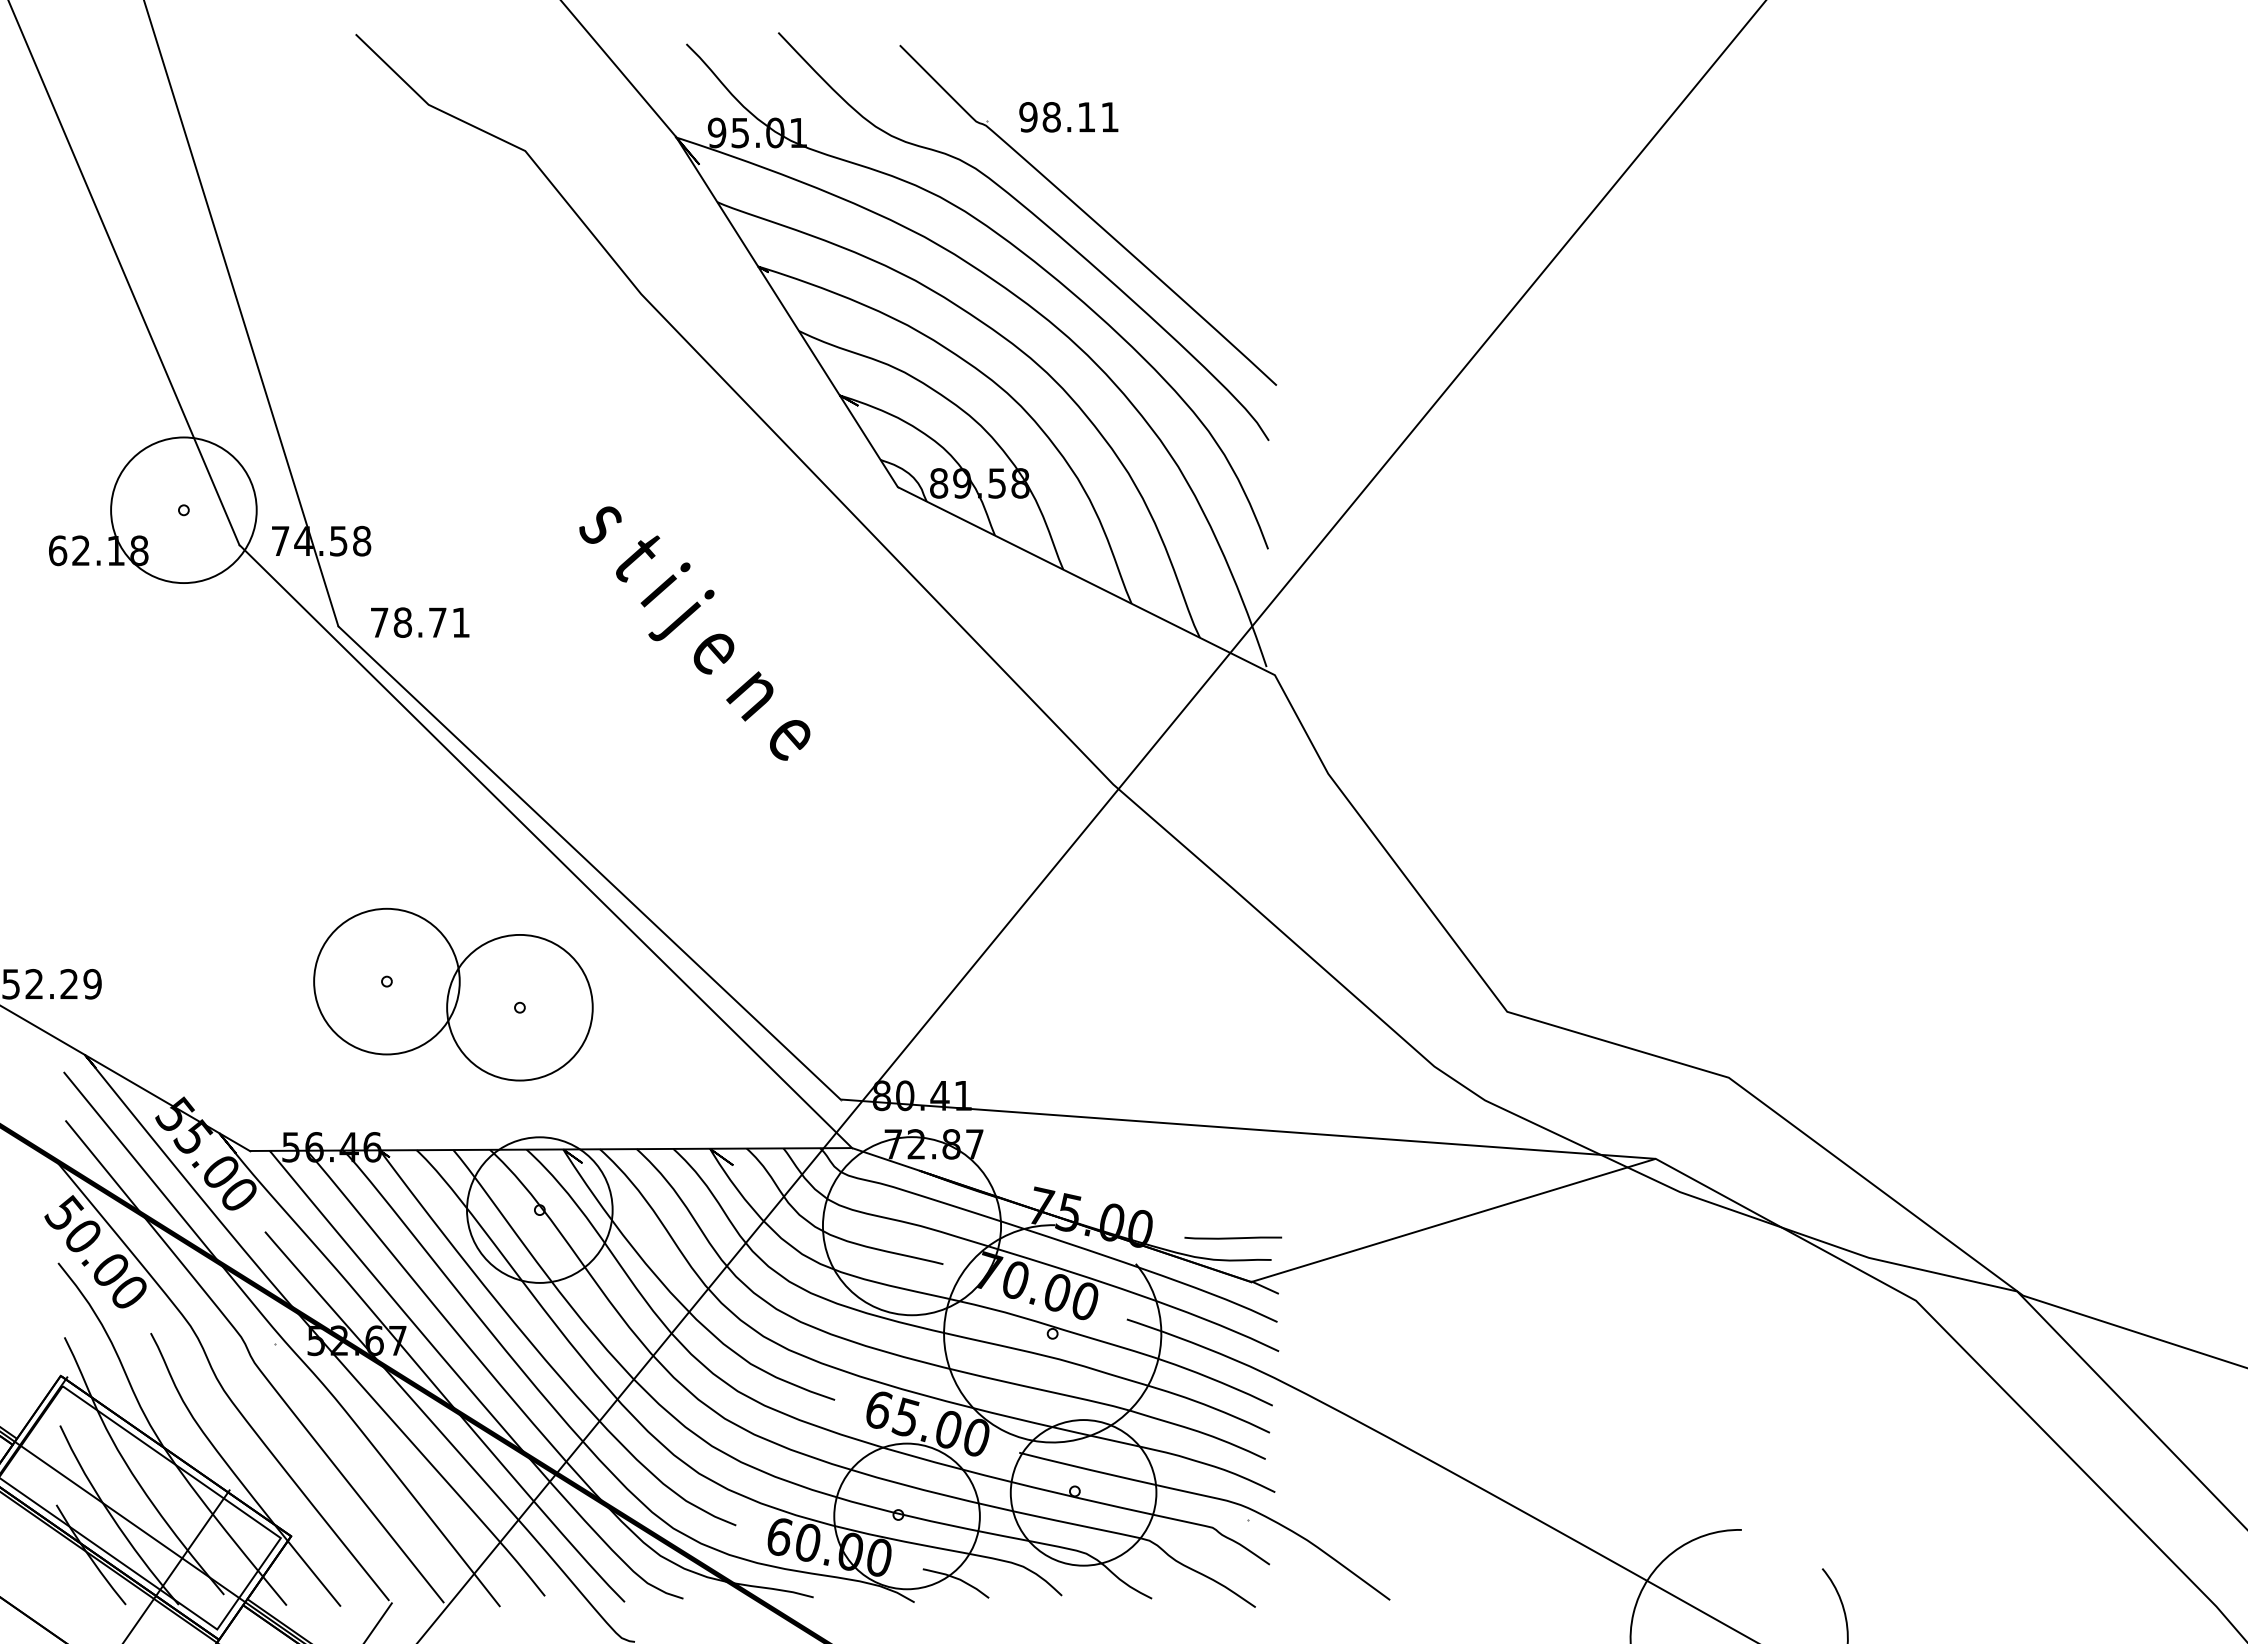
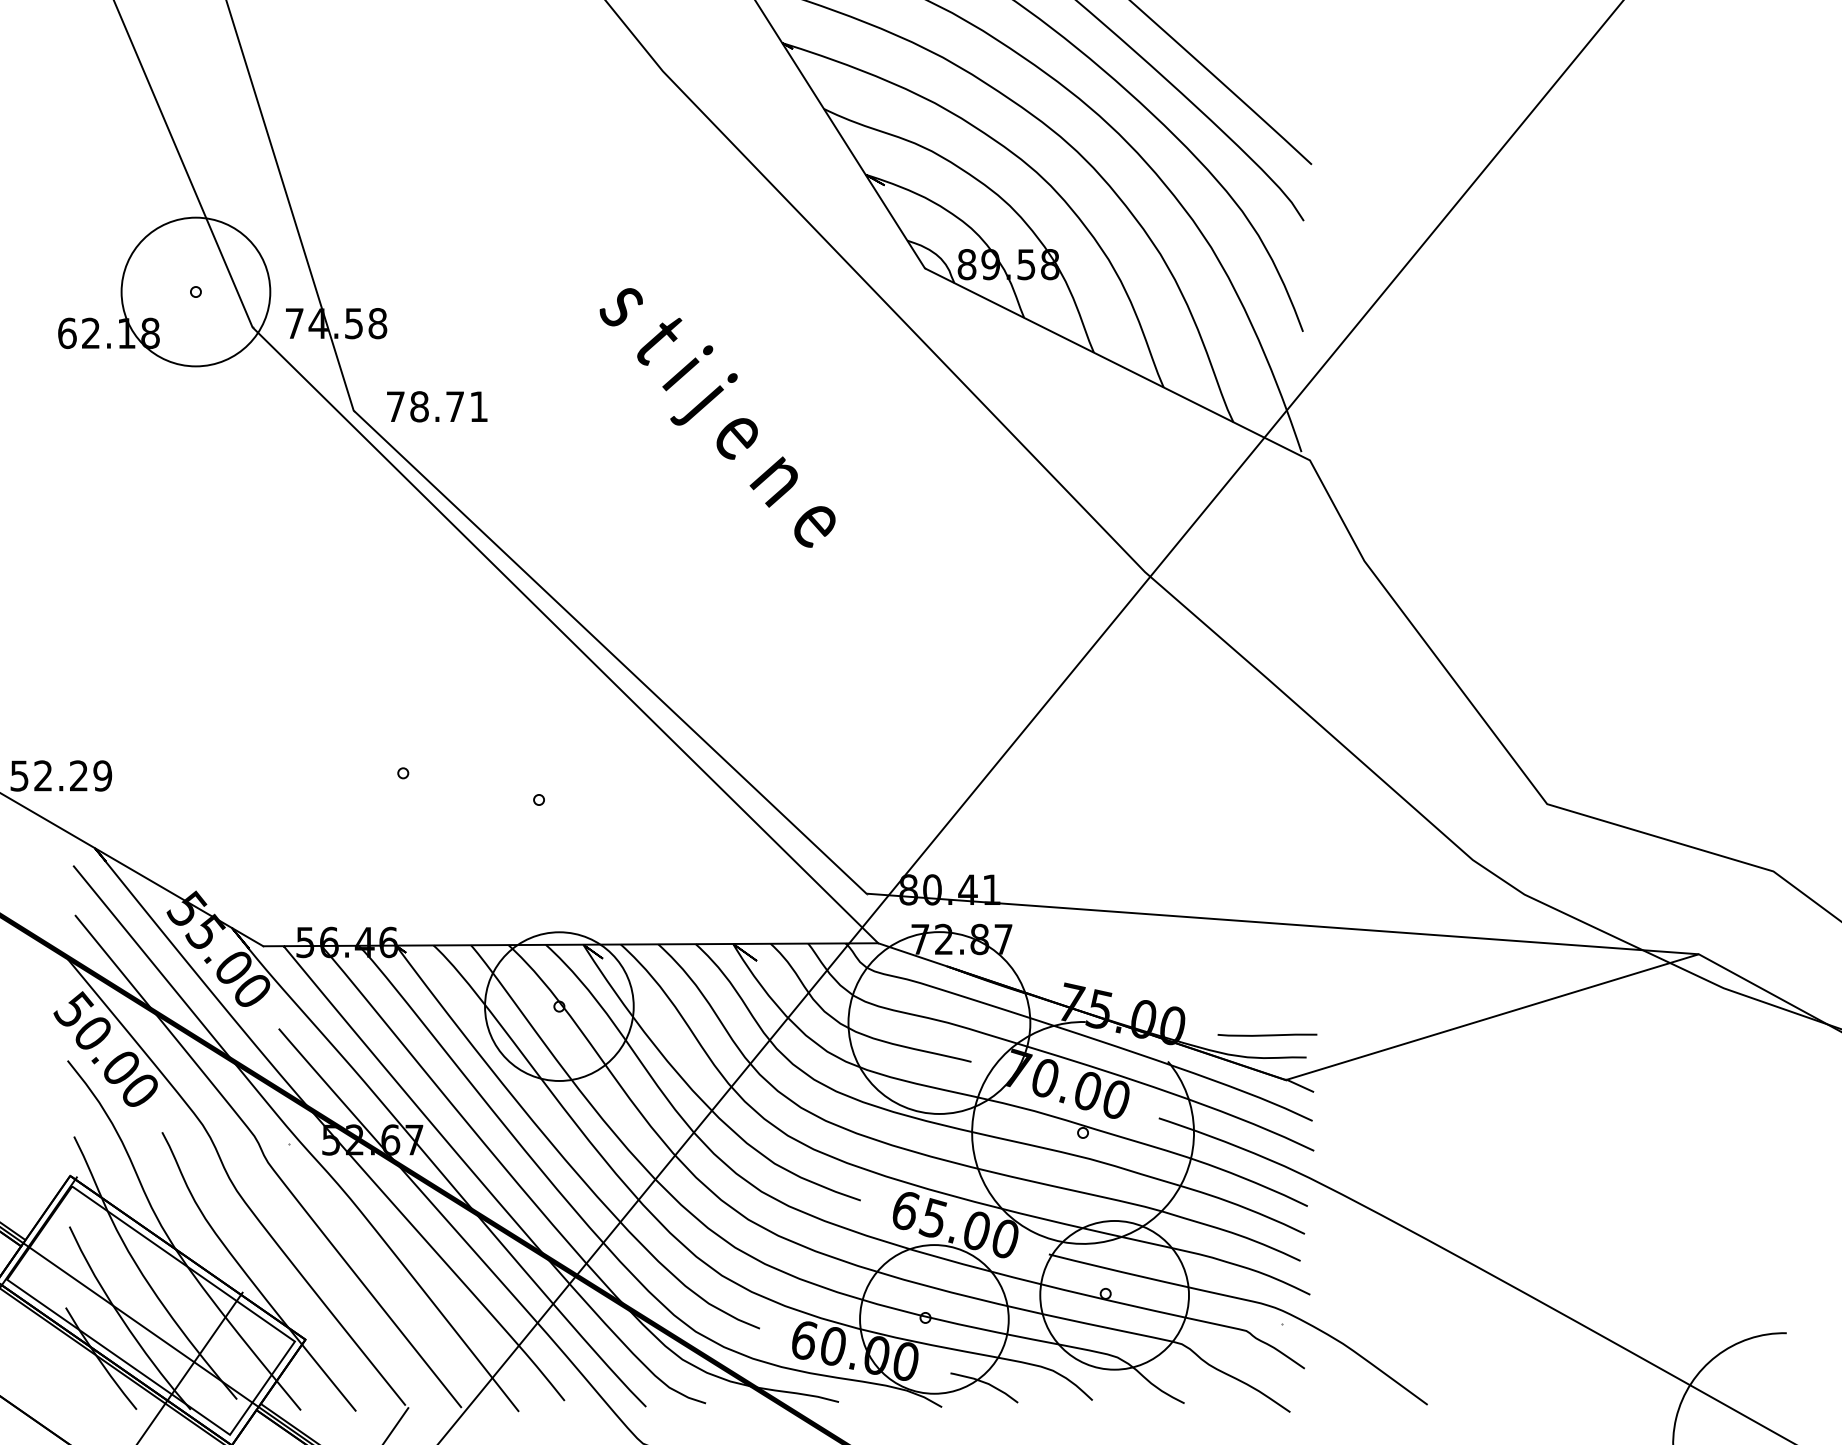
part: (453, 994) -> (471, 786), removed

